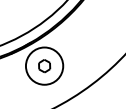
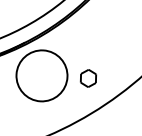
part: (44, 66) -> (88, 78), moved

